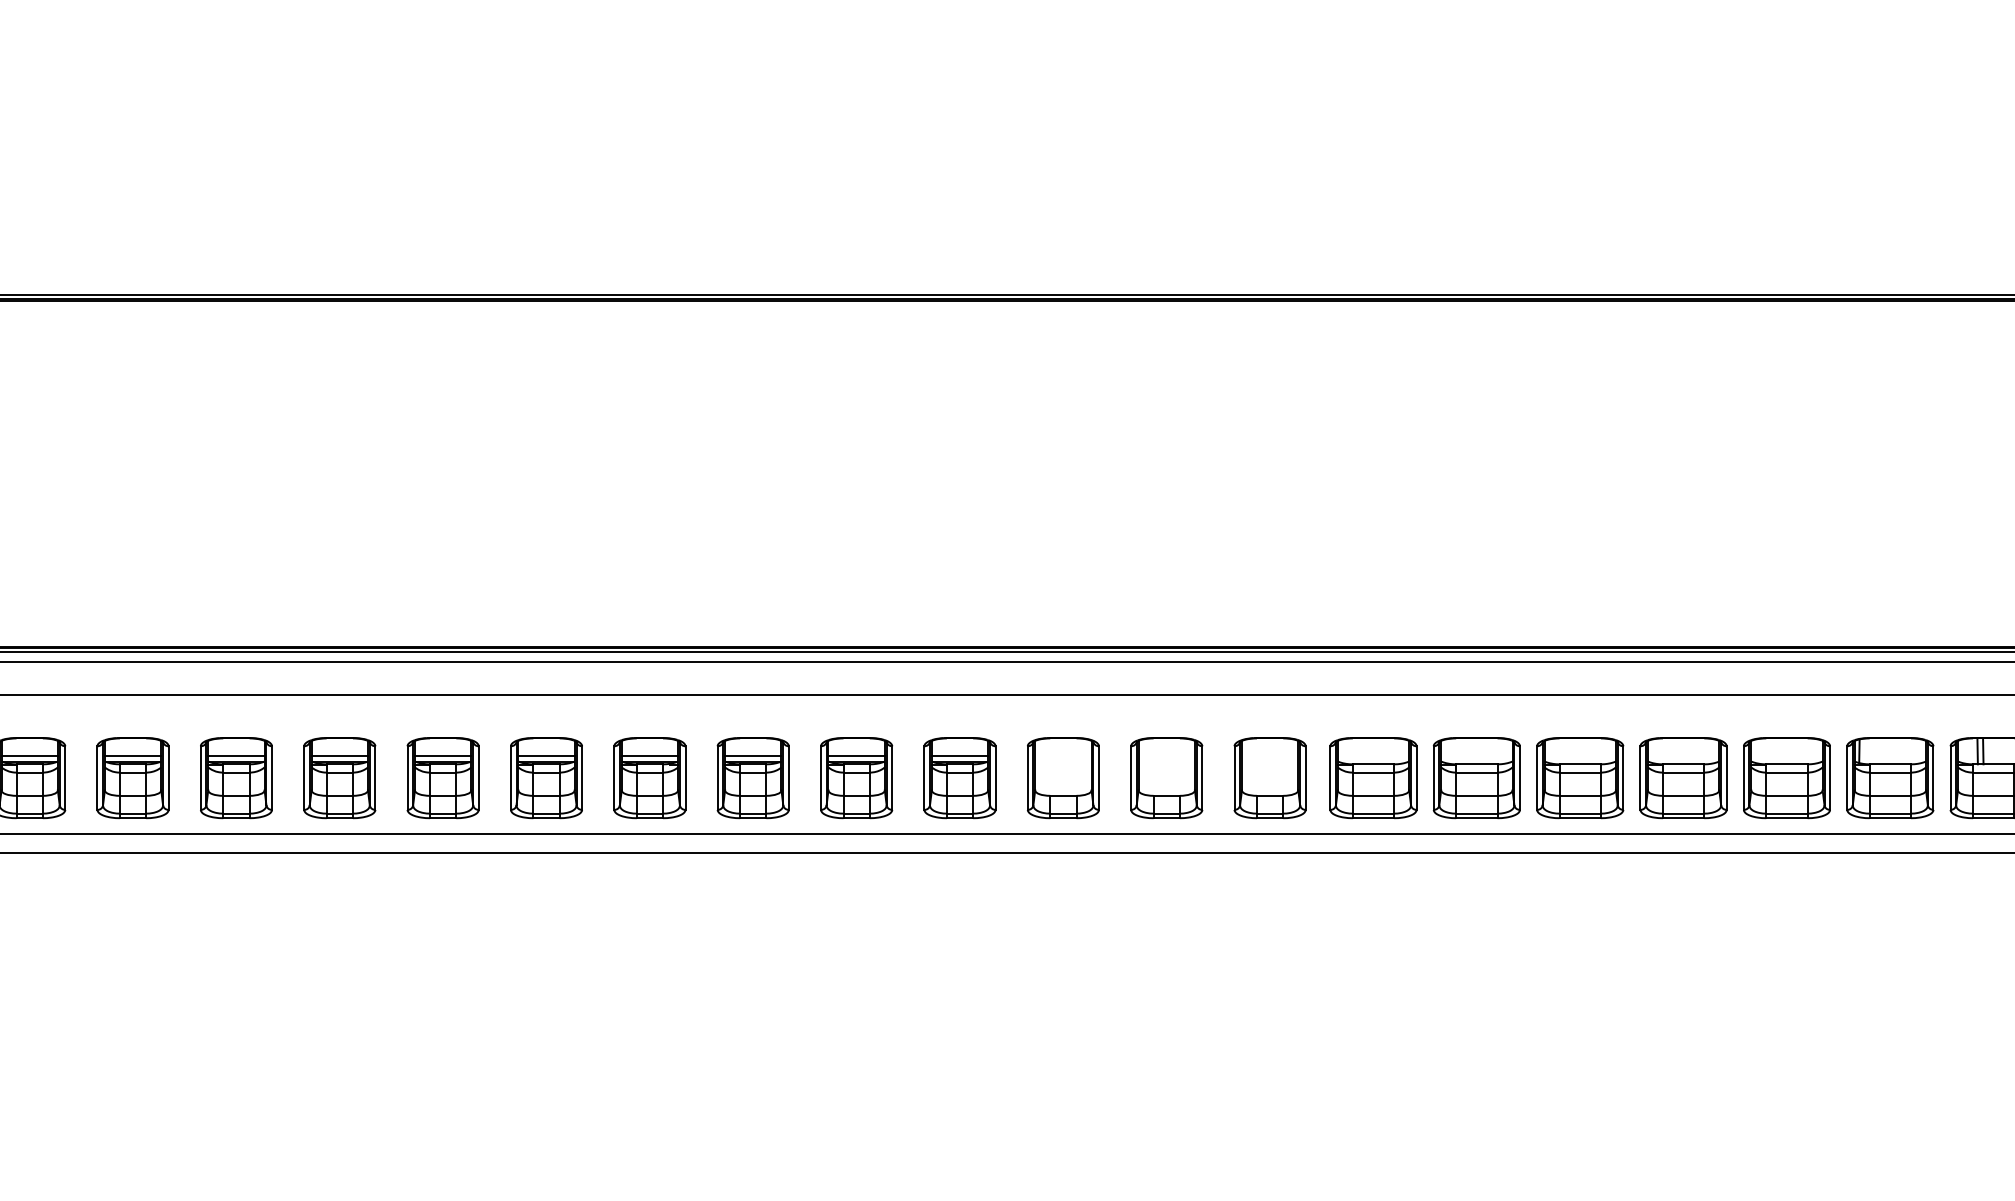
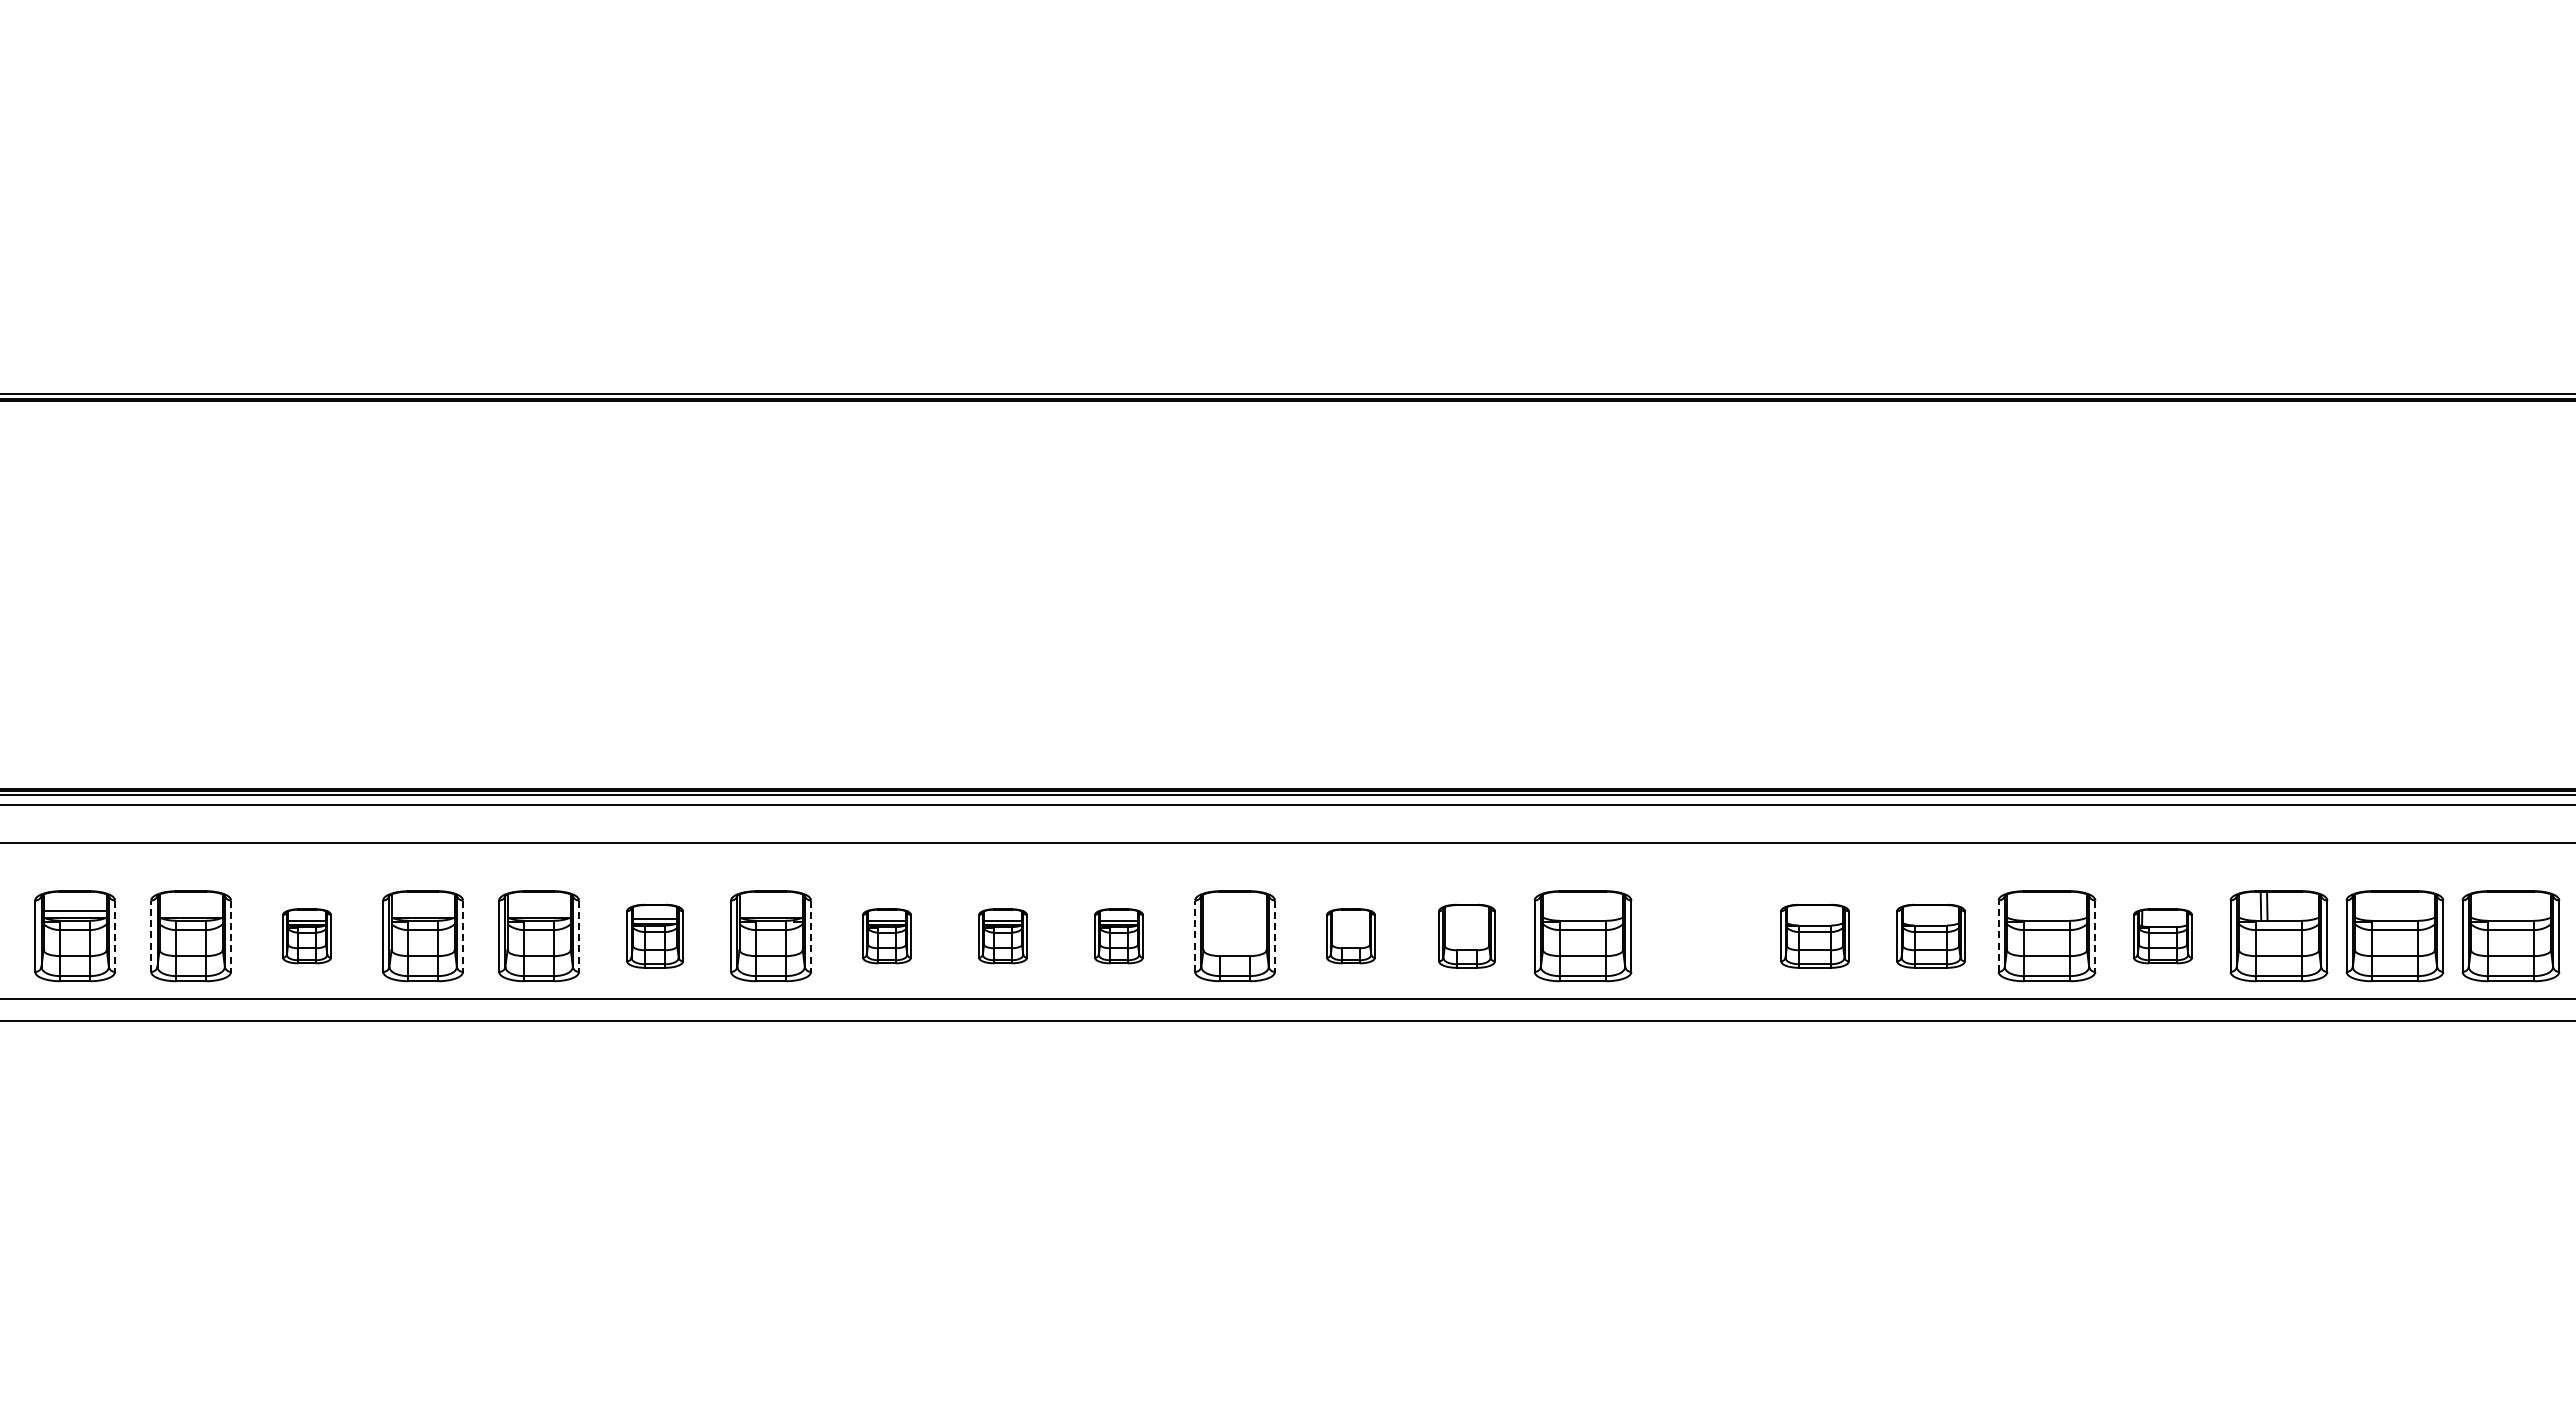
line: (132, 756) -> (190, 911), removed
line: (339, 756) -> (422, 911), removed
line: (442, 756) -> (538, 911), removed
line: (649, 756) -> (770, 911), removed
line: (65, 778) -> (115, 936), solid -> dashed
line: (97, 778) -> (151, 936), solid -> dashed
line: (168, 778) -> (231, 936), solid -> dashed
part: (235, 778) -> (306, 936), size x0.6
line: (375, 778) -> (463, 936), solid -> dashed
line: (479, 778) -> (579, 936), solid -> dashed
part: (545, 778) -> (654, 936), size x0.7
line: (685, 778) -> (811, 936), solid -> dashed
part: (752, 778) -> (886, 936), size x0.6
part: (856, 778) -> (1002, 936), size x0.6
part: (959, 778) -> (1118, 936), size x0.6
line: (1028, 778) -> (1195, 936), solid -> dashed
line: (1099, 778) -> (1275, 936), solid -> dashed
part: (1166, 778) -> (1350, 936), size x0.6
part: (1269, 778) -> (1466, 936), size x0.7
part: (1476, 778) -> (1698, 936), removed
part: (1579, 778) -> (1814, 936), size x0.7
part: (1683, 778) -> (1930, 936), size x0.7
line: (1743, 778) -> (1998, 936), solid -> dashed
line: (1830, 778) -> (2095, 936), solid -> dashed
part: (1889, 778) -> (2162, 936), size x0.6

